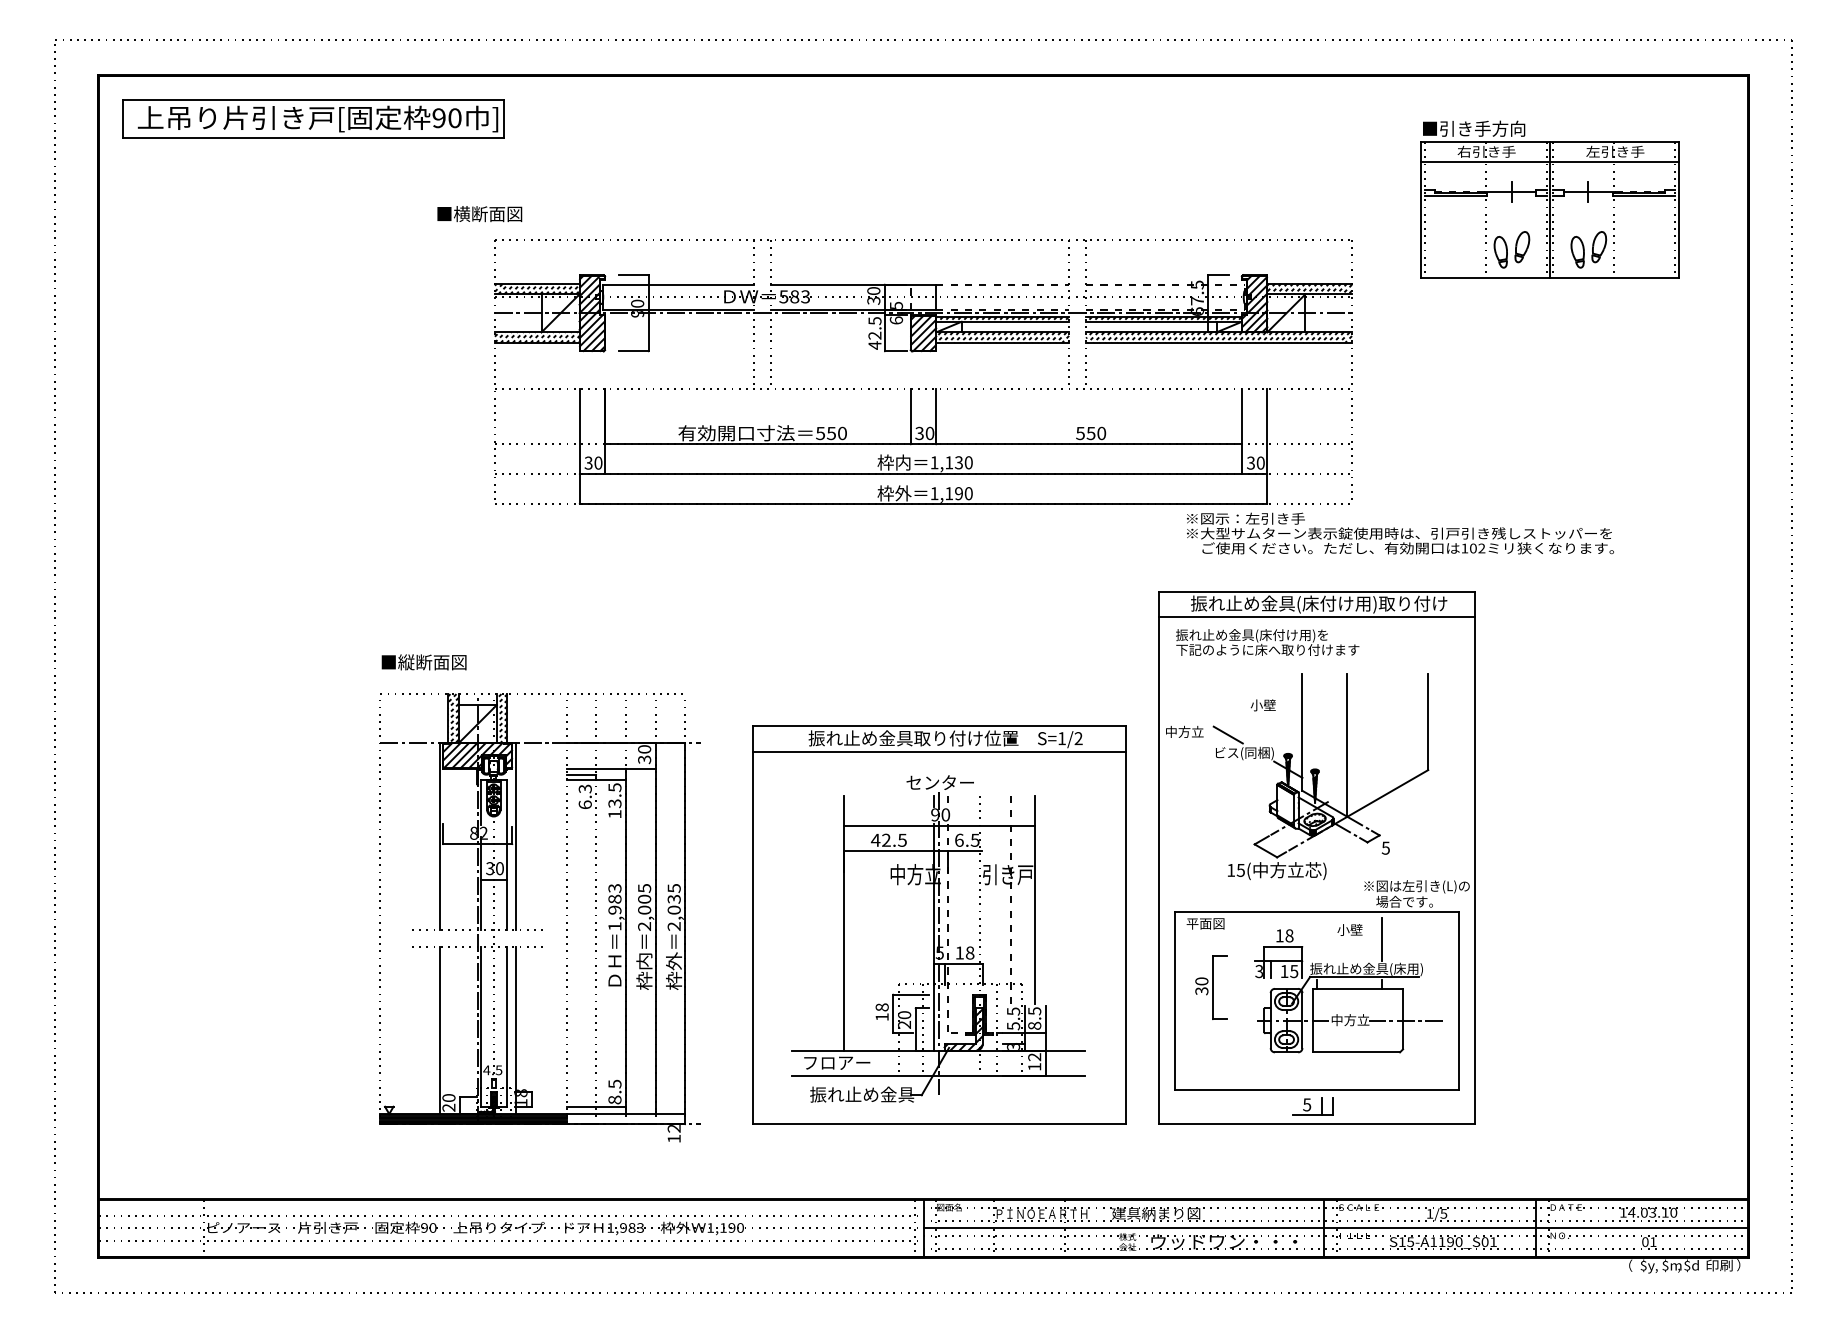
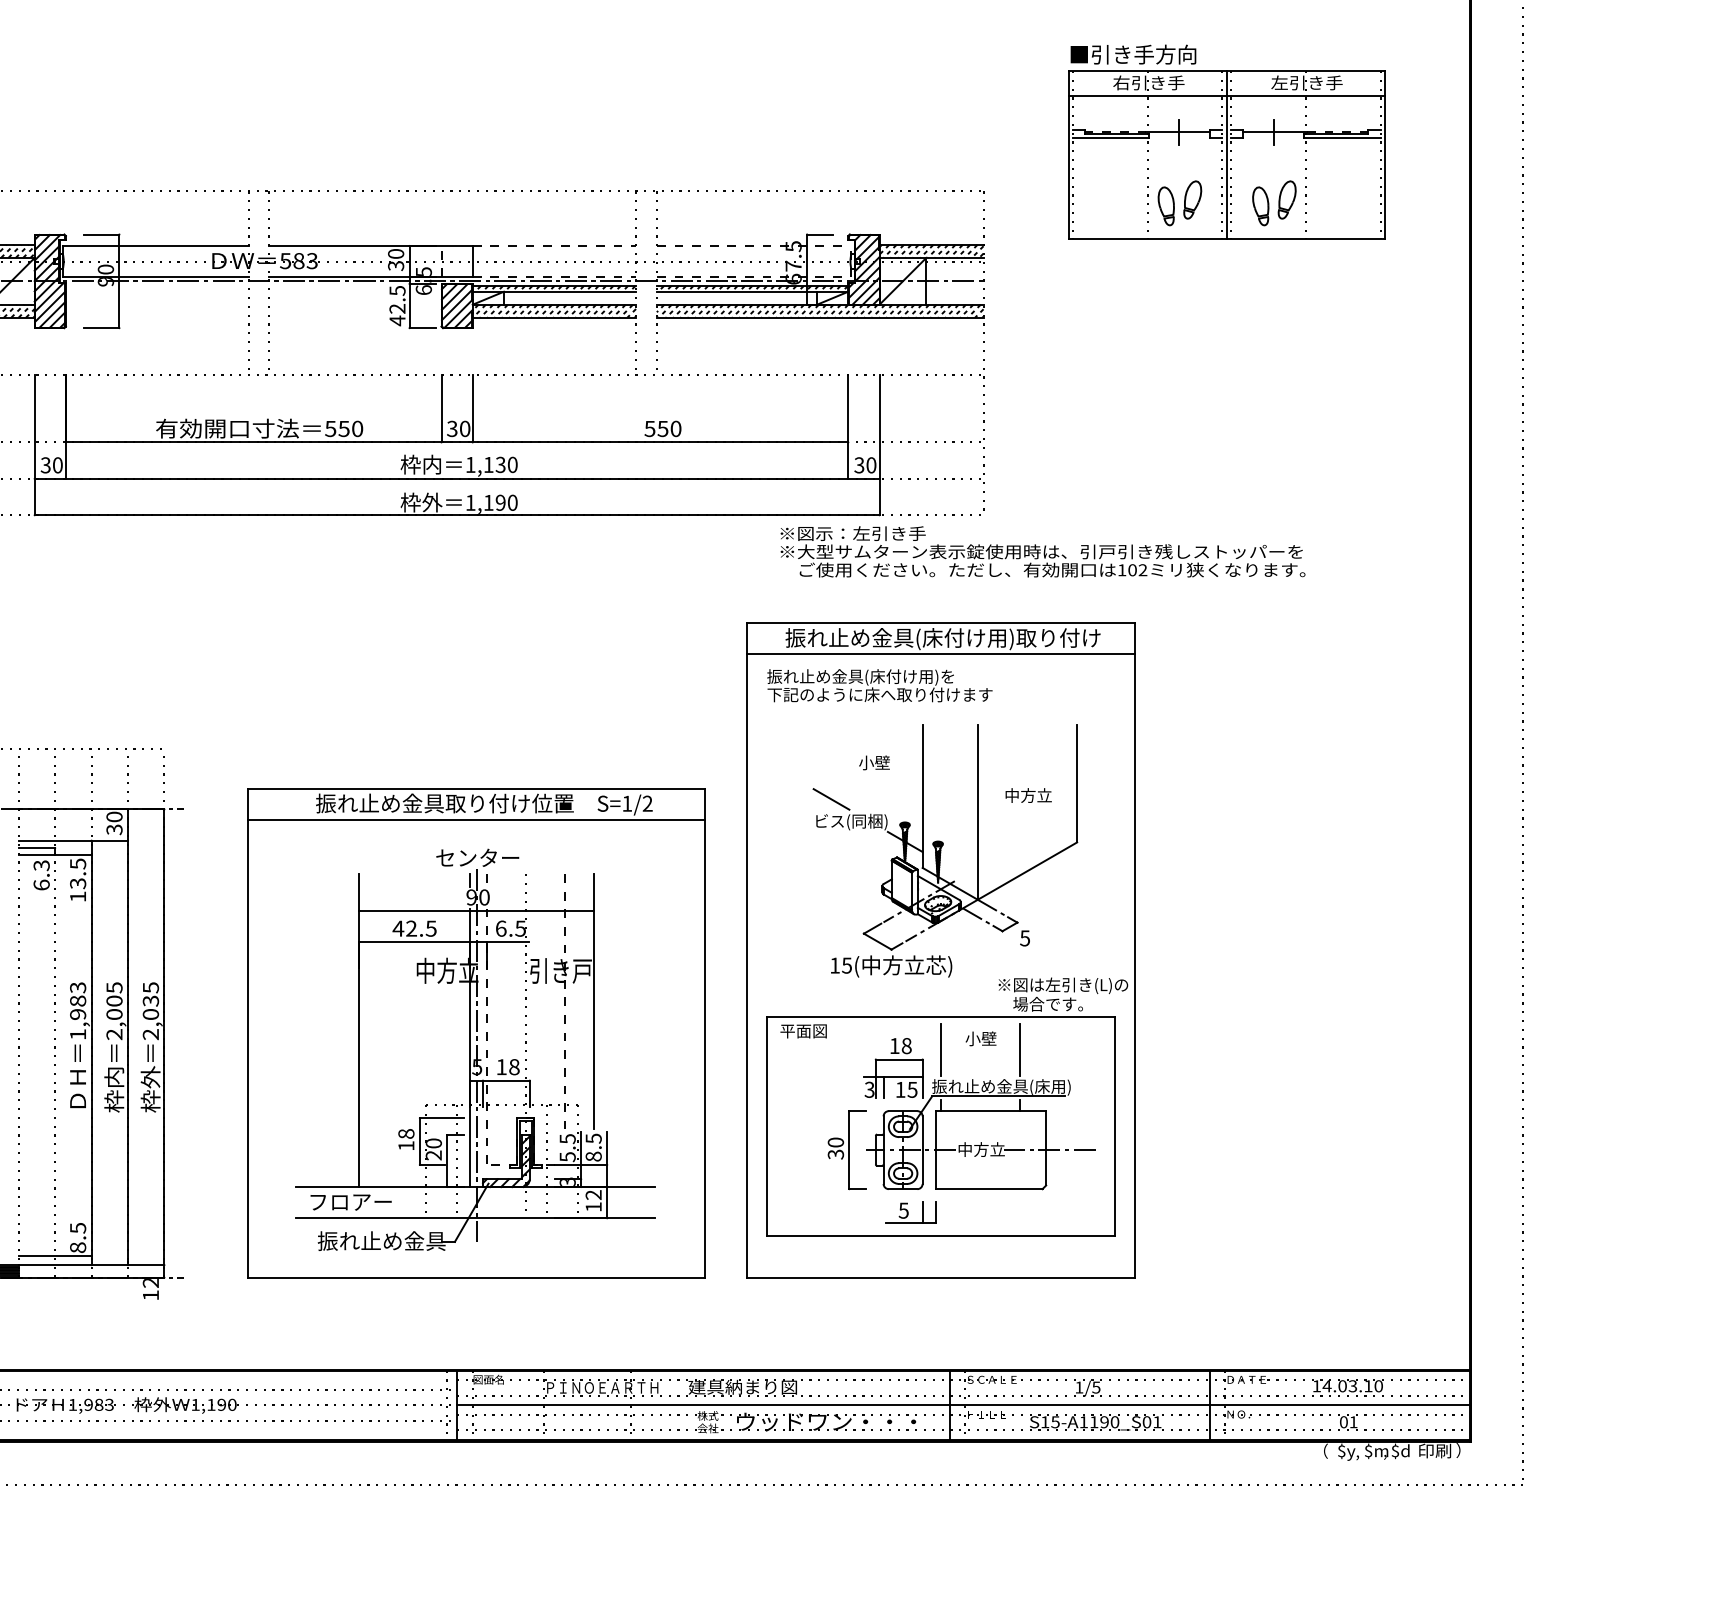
text: (1184, 731) -> (1028, 795), moved
line: (1317, 938) -> (941, 1049), added
part: (1211, 987) -> (847, 1150), moved
part: (1312, 1106) -> (910, 1212), moved

